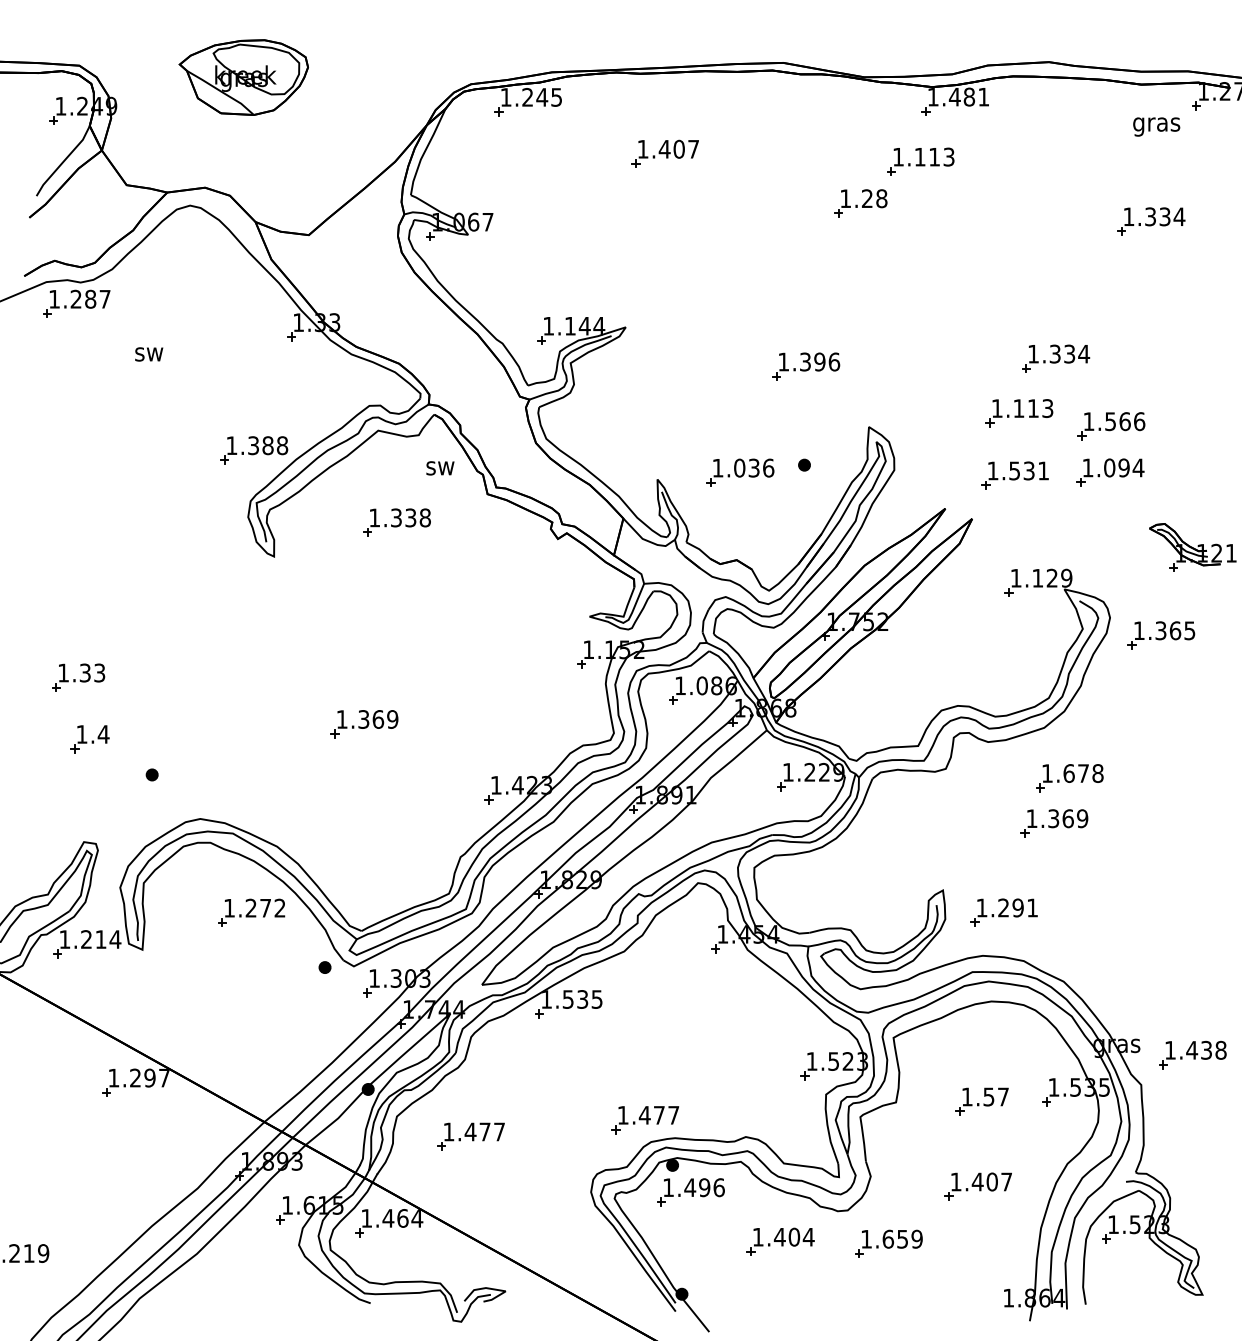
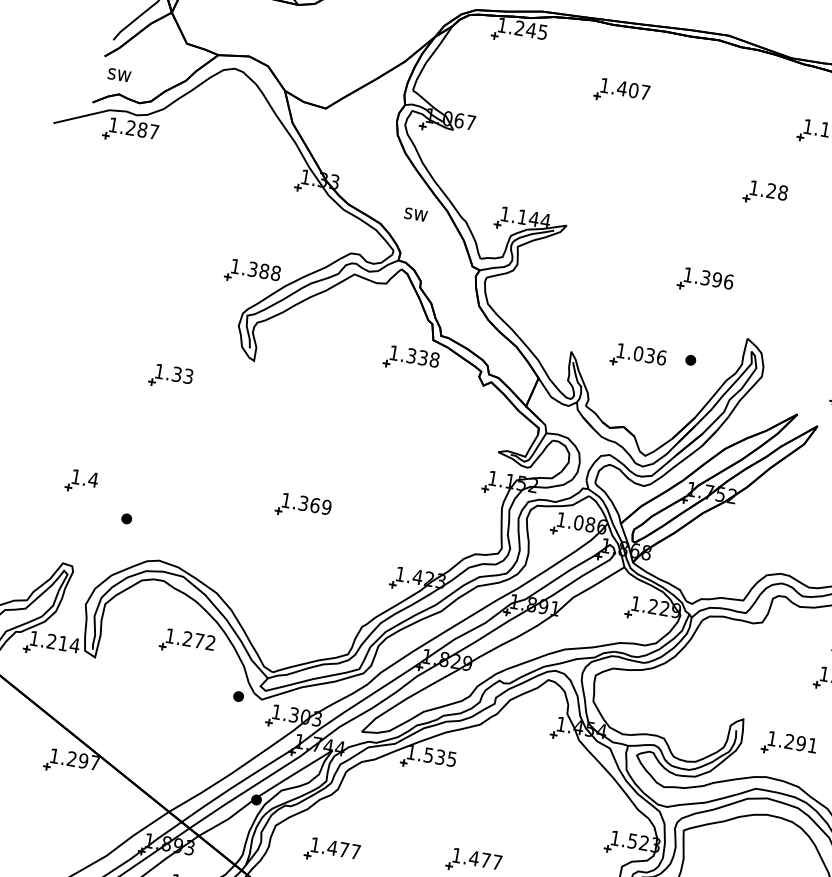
part: (860, 203) -> (765, 193), moved
text: (149, 354) -> (119, 75), moved
text: (440, 468) -> (416, 214), moved
part: (396, 522) -> (411, 359), moved
part: (78, 677) -> (170, 377), moved

